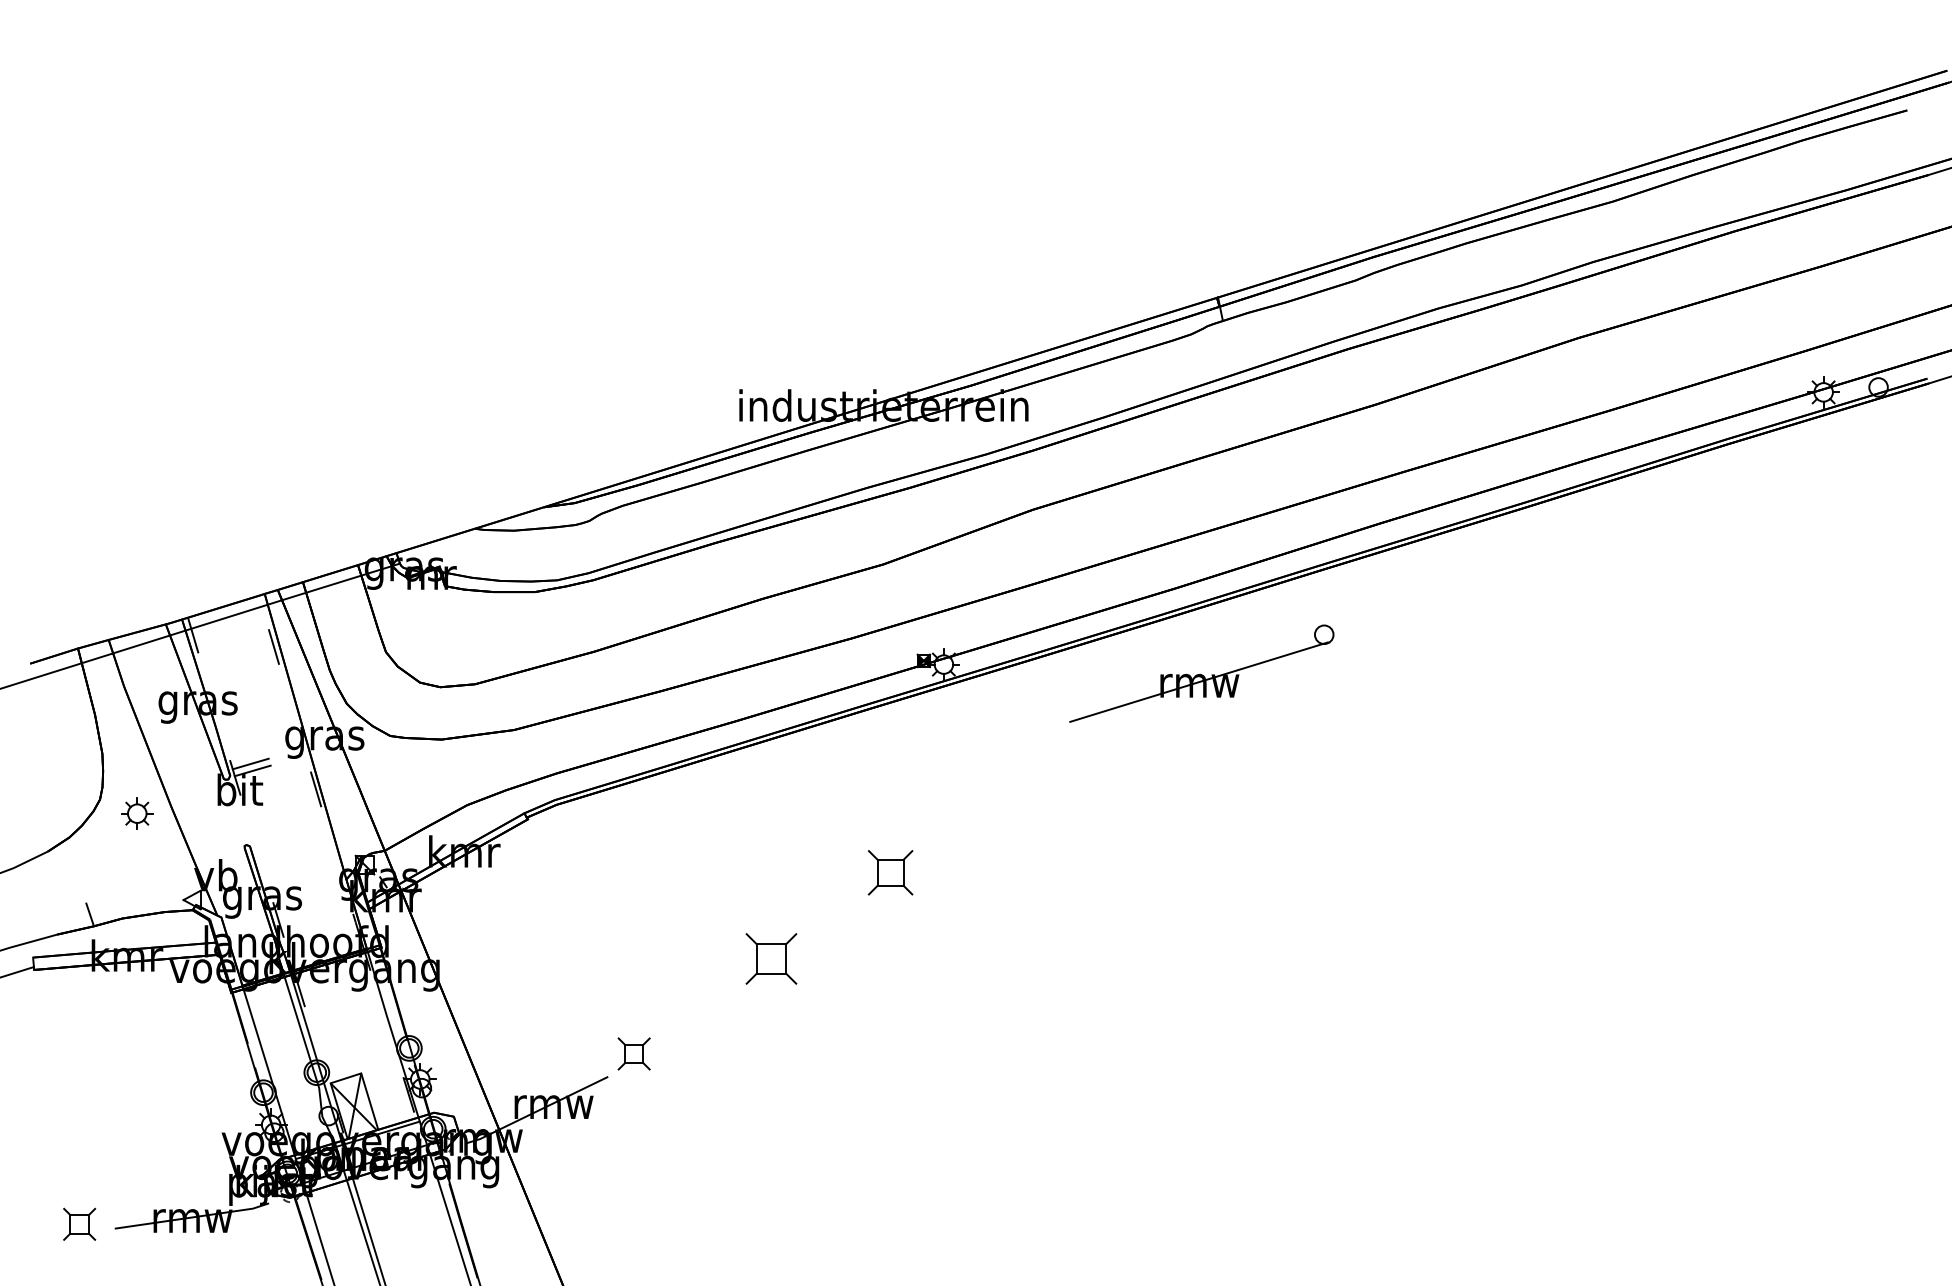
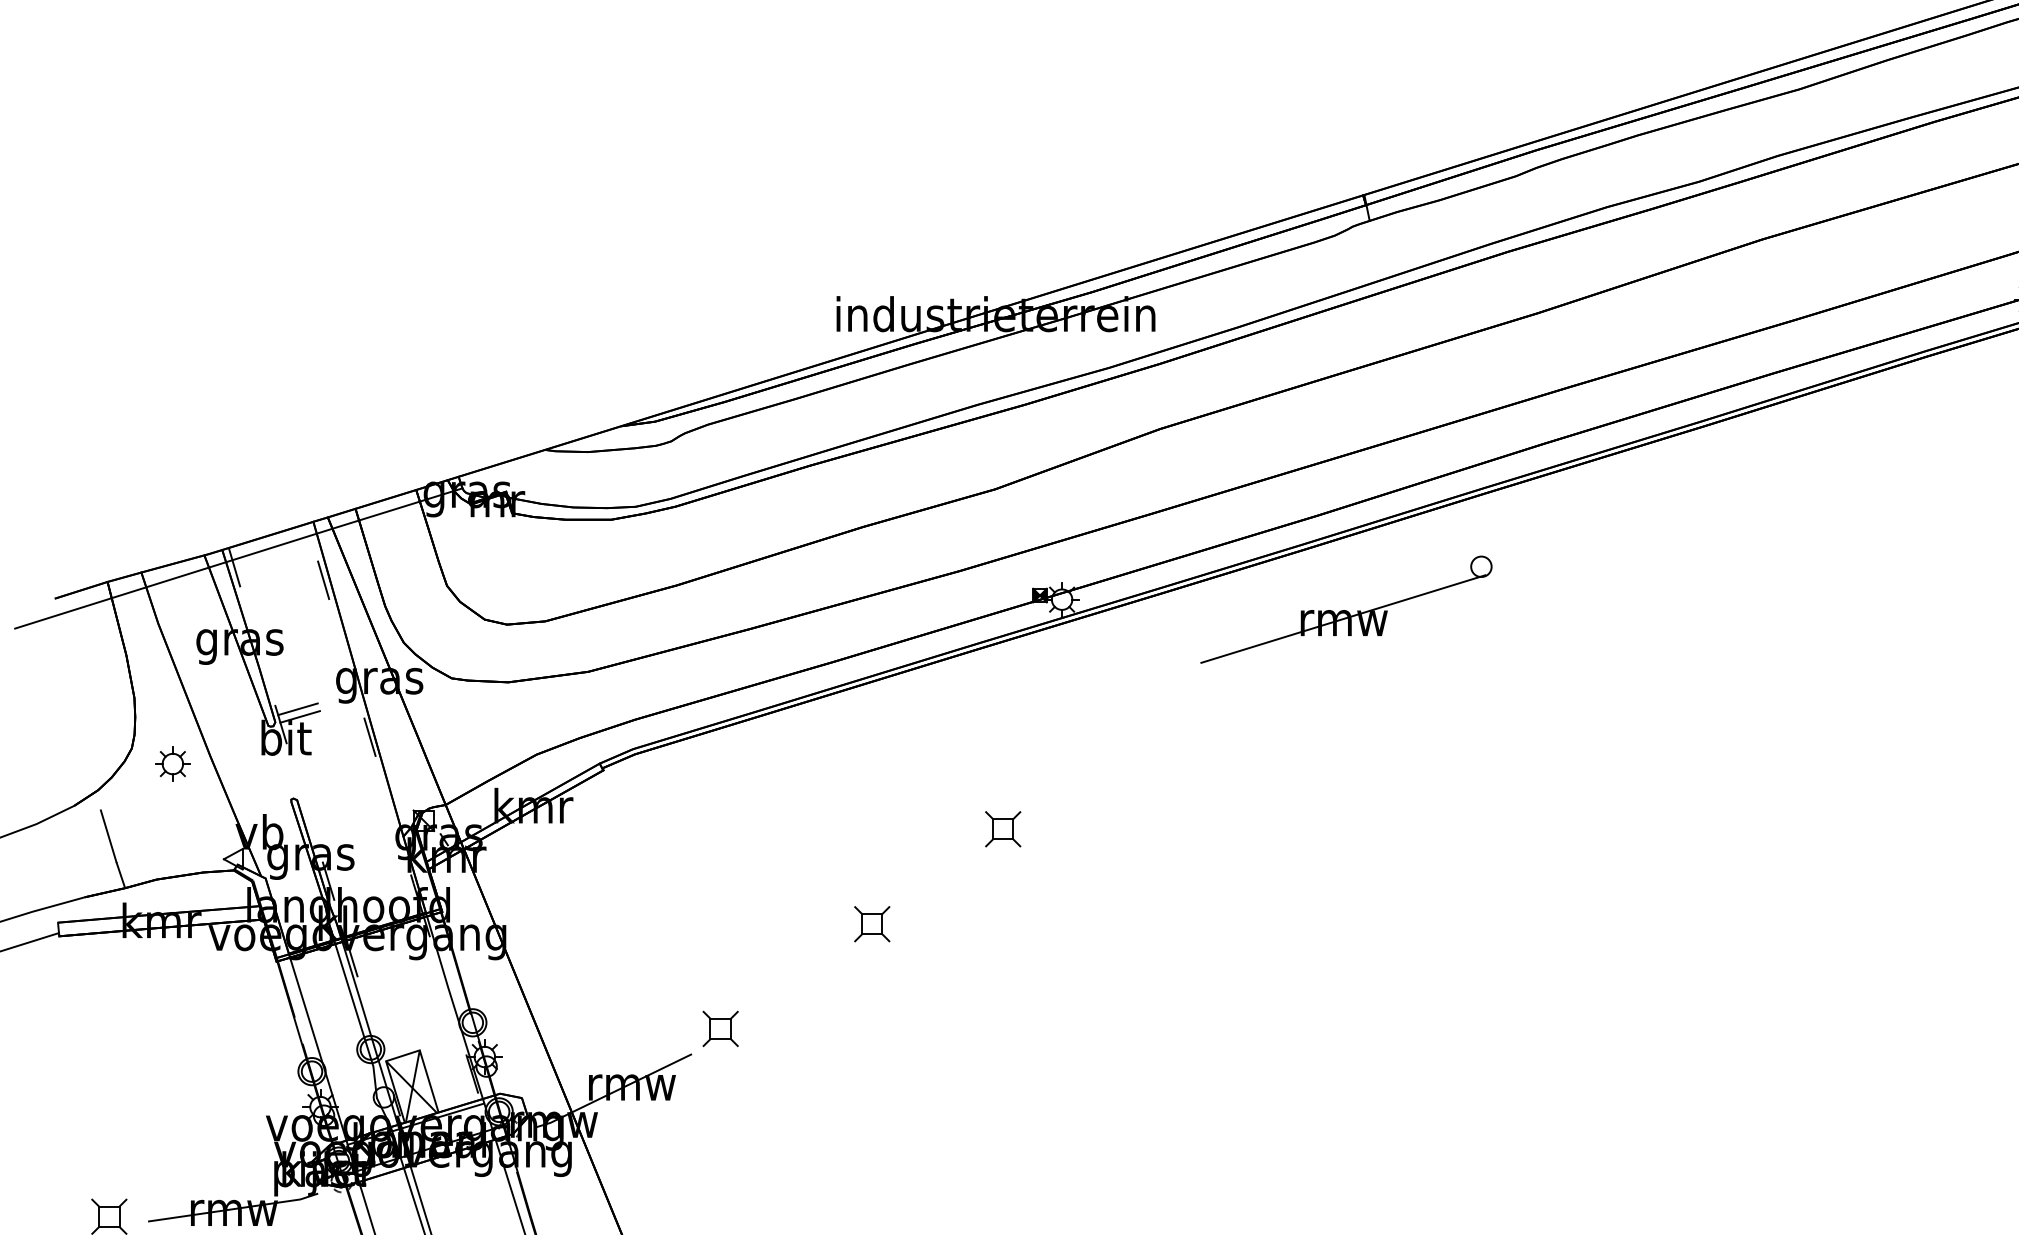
part: (889, 872) -> (1002, 828), size x0.71
line: (78, 878) -> (108, 835), added
part: (771, 958) -> (872, 923), size x0.62

